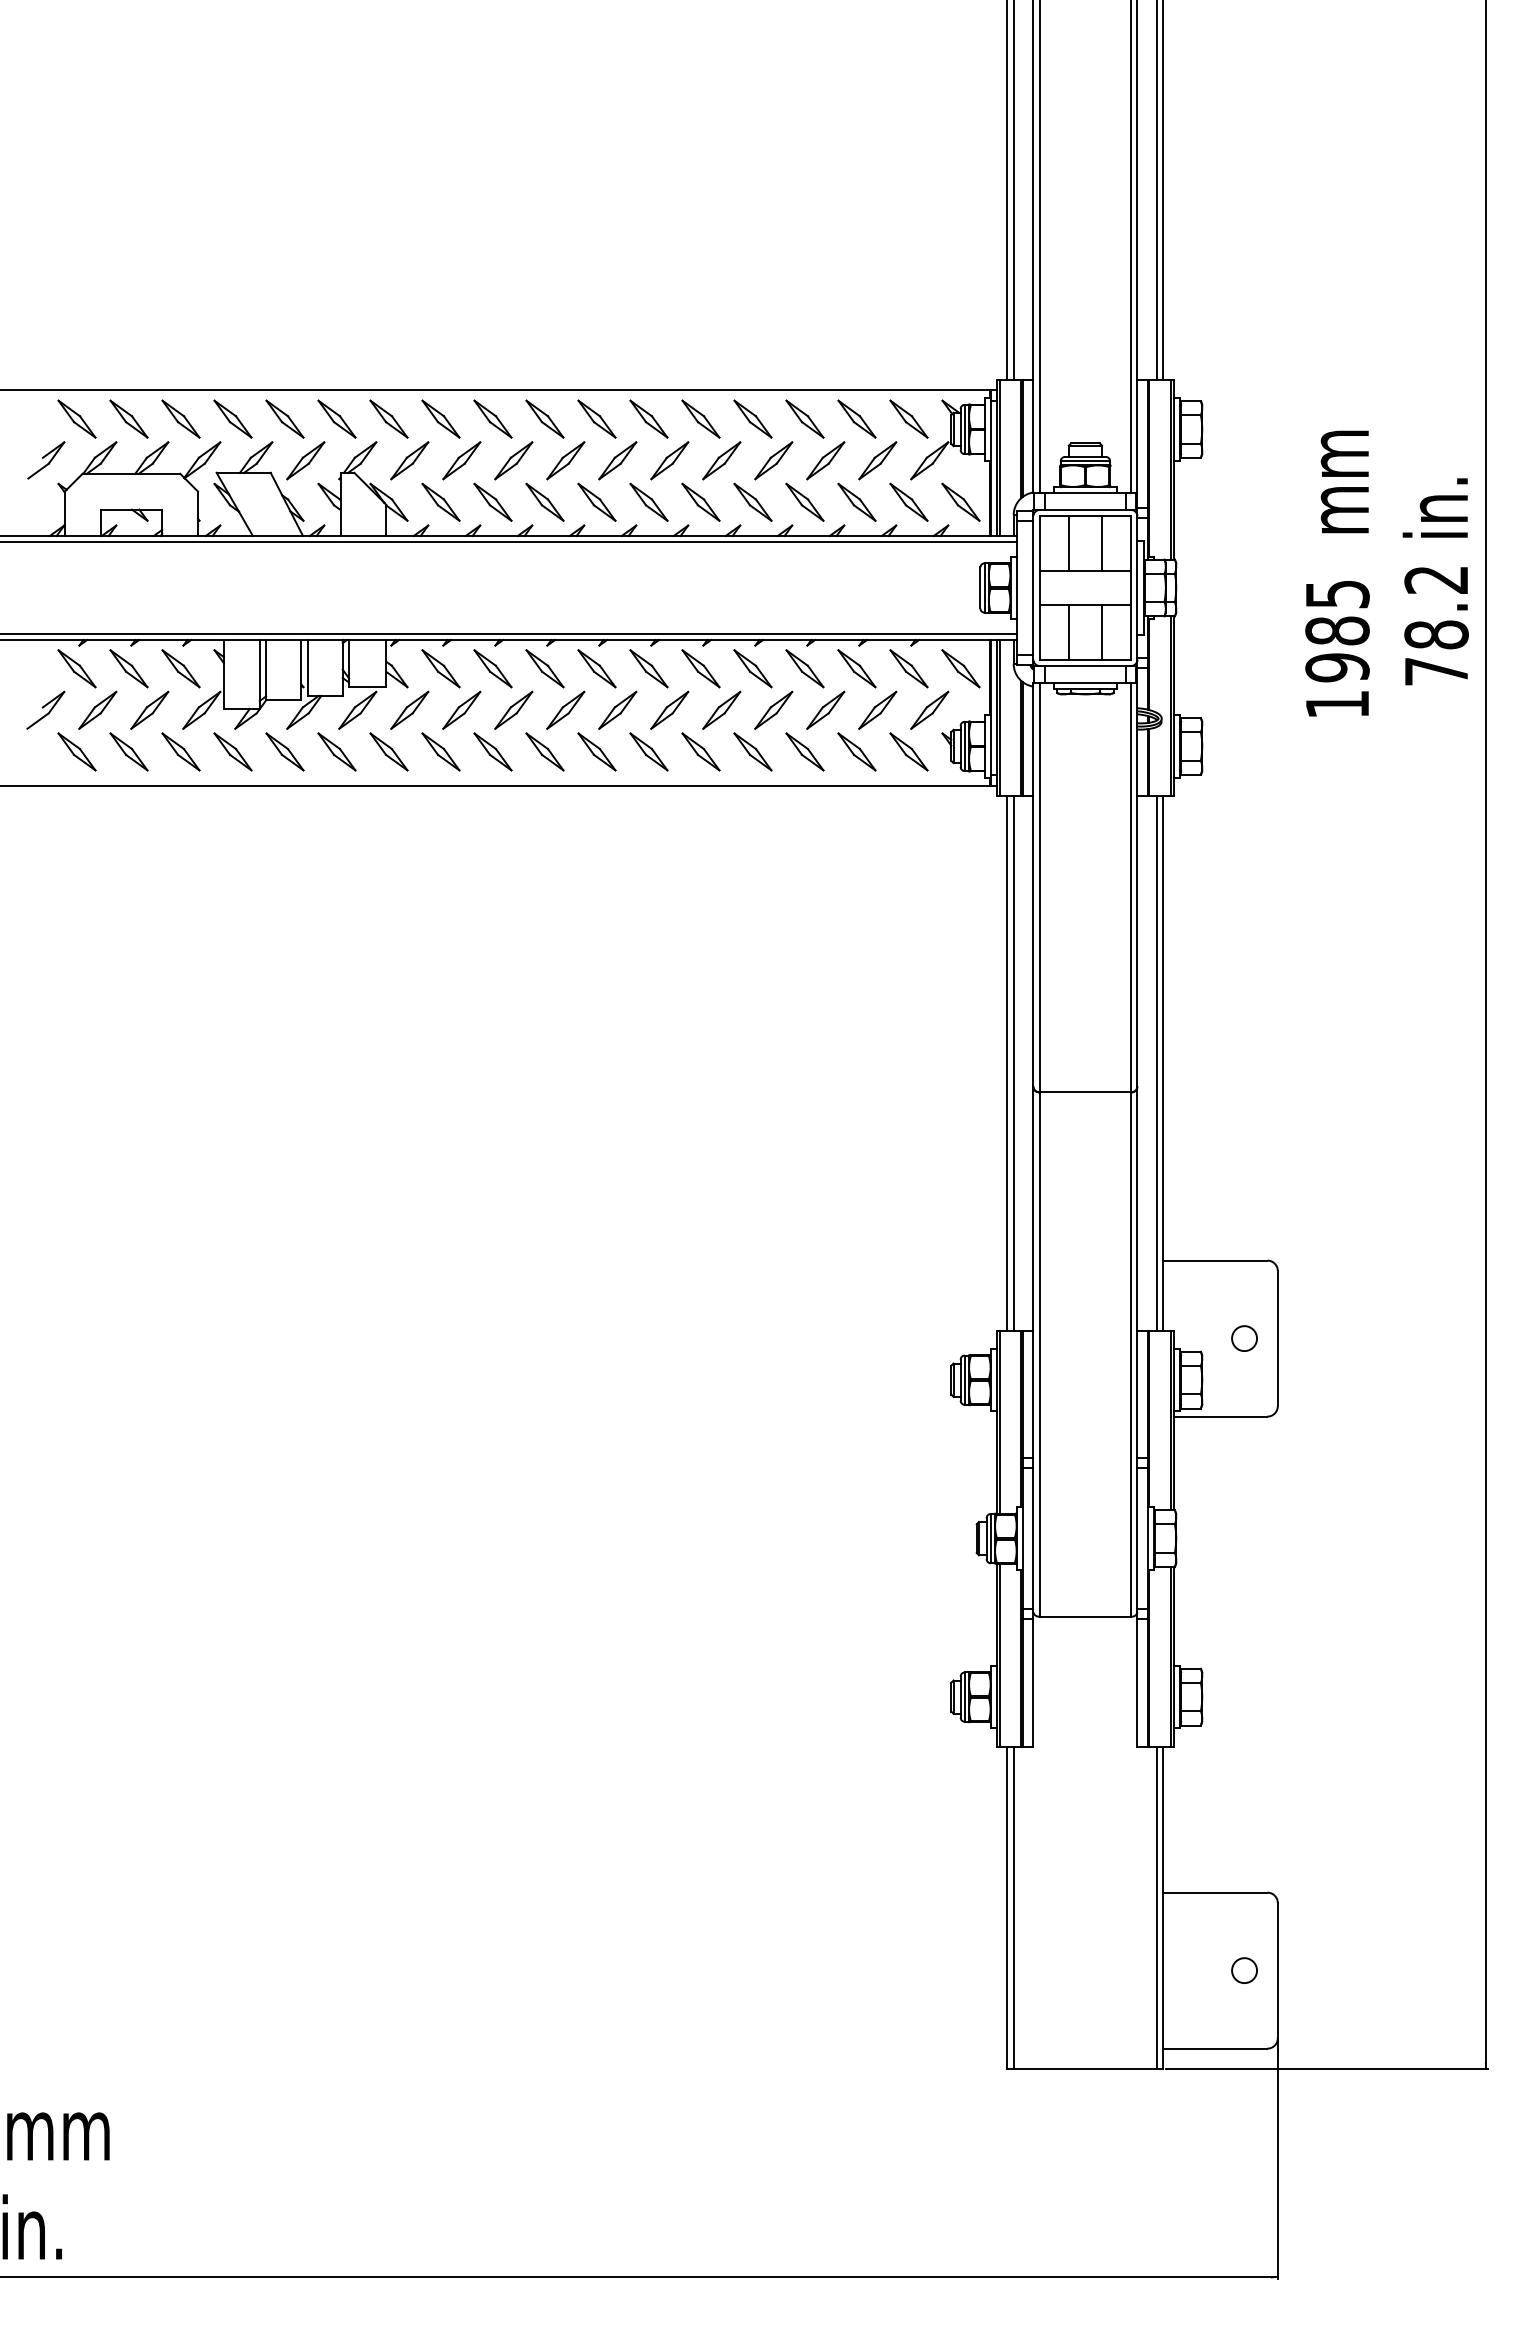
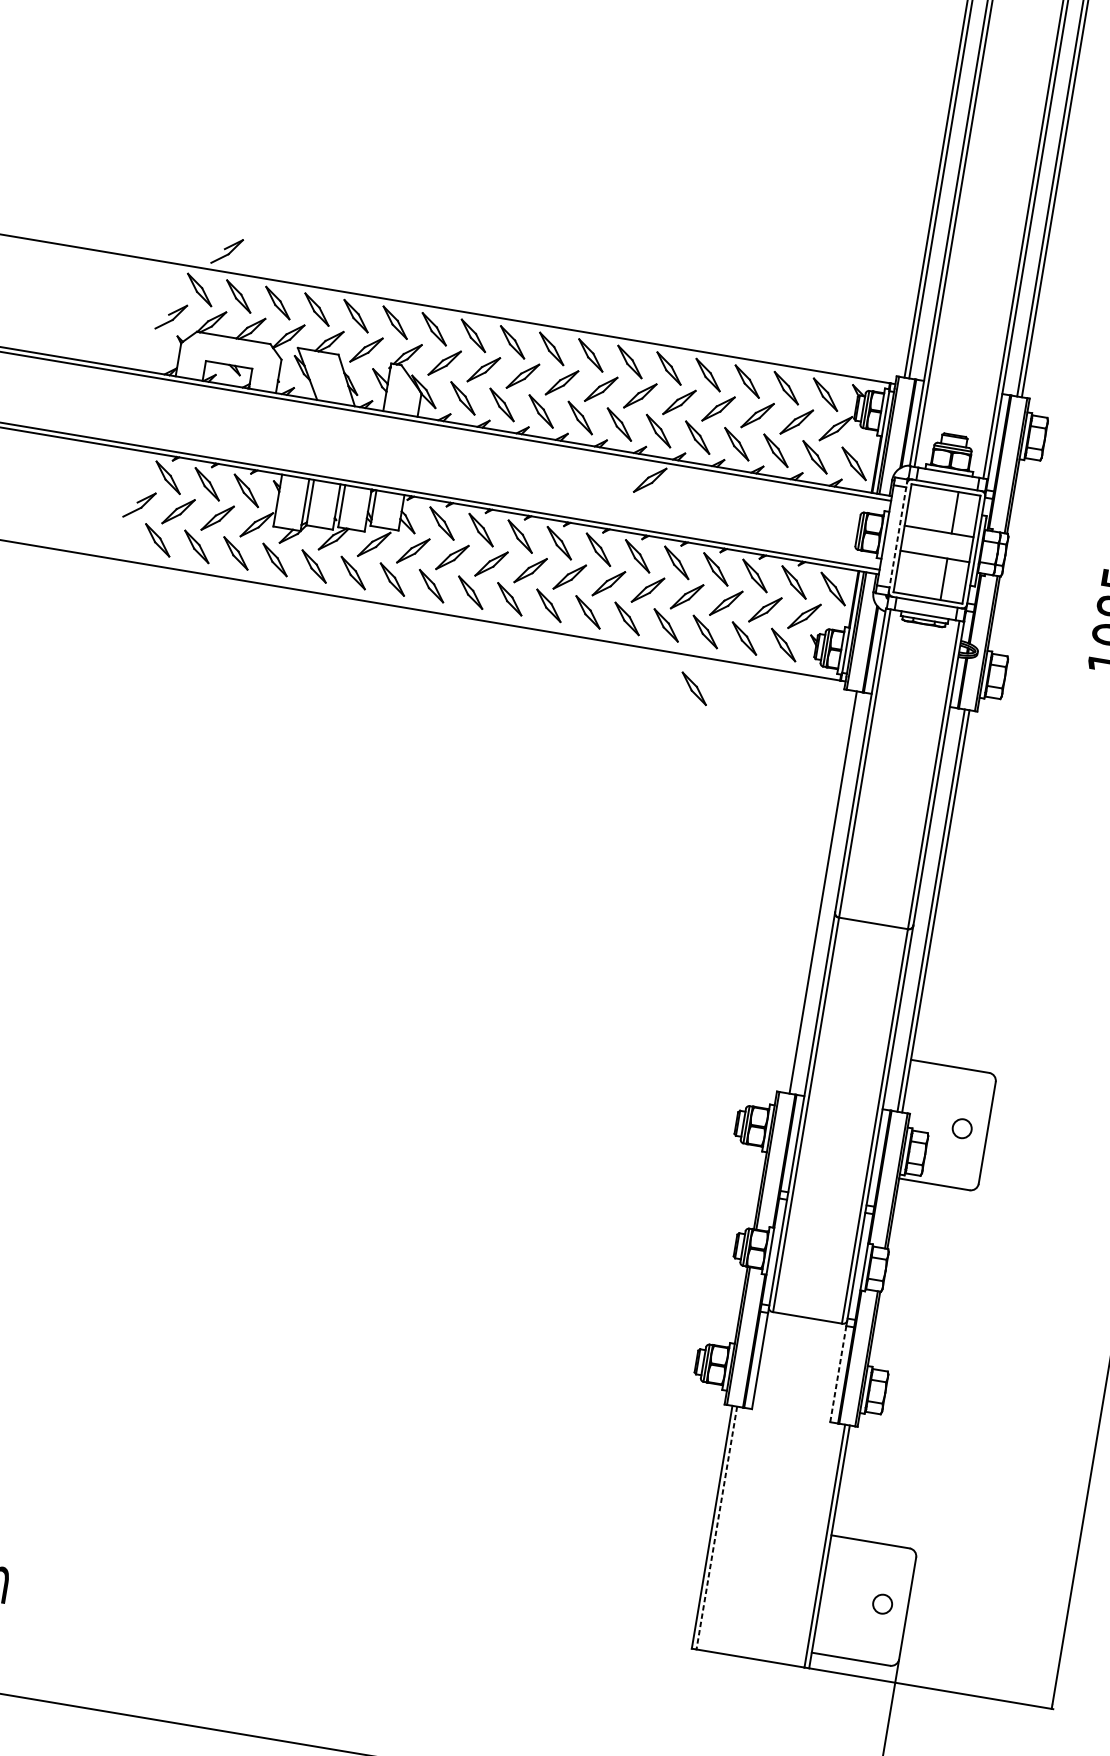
part: (104, 363) -> (227, 251), added
line: (1068, 543) -> (929, 508), removed
part: (700, 567) -> (649, 480), added
line: (1033, 587) -> (898, 537), solid -> dashed
line: (1068, 631) -> (918, 574), removed
part: (802, 827) -> (694, 688), added
line: (1007, 1062) -> (818, 891), removed
line: (1137, 1682) -> (838, 1373), solid -> dashed
line: (1013, 1908) -> (716, 1528), solid -> dashed

